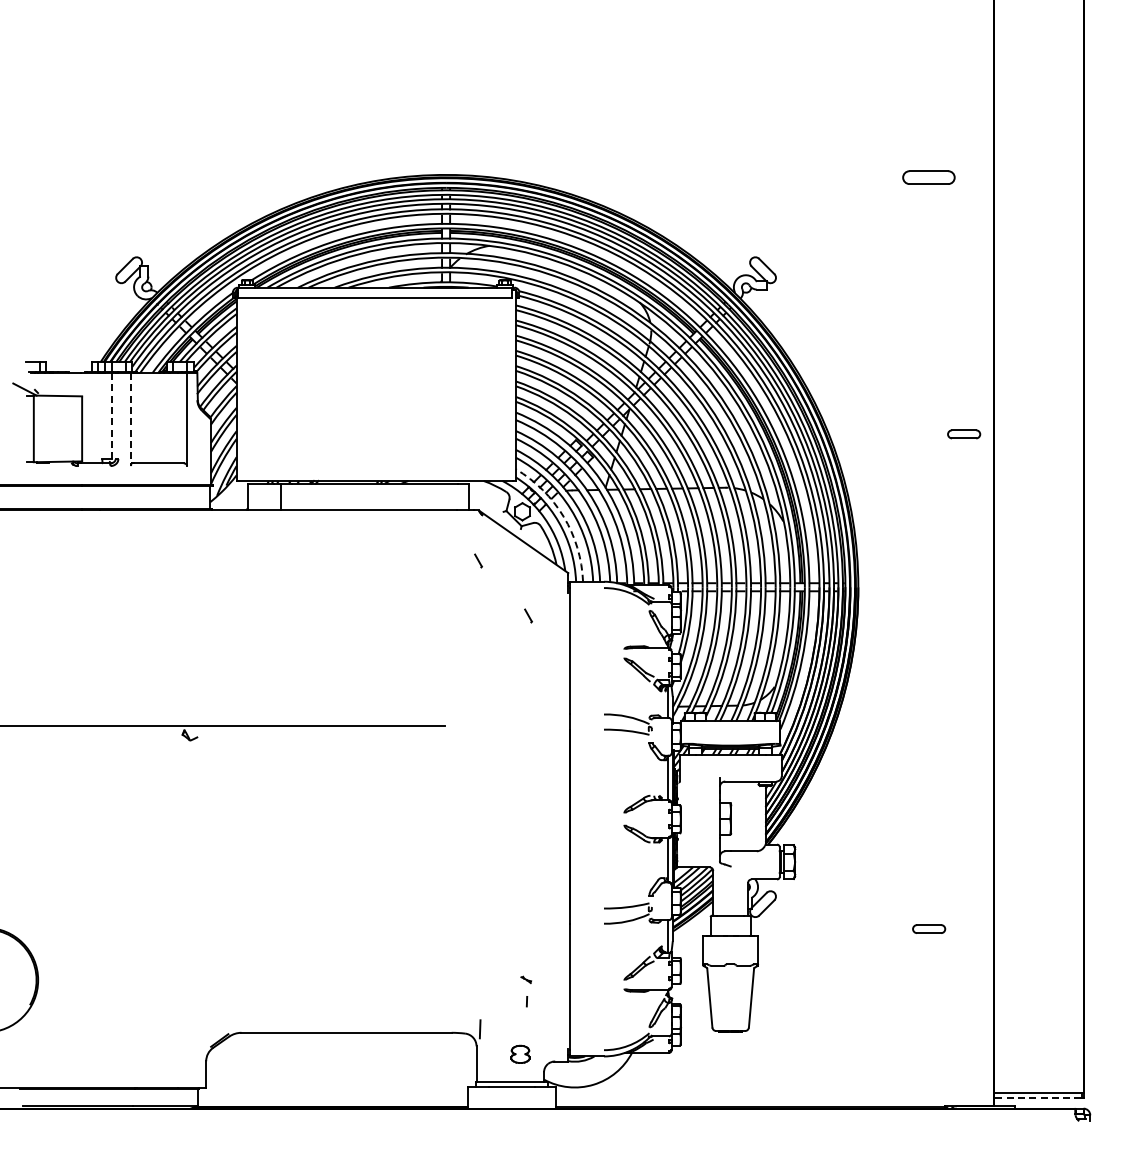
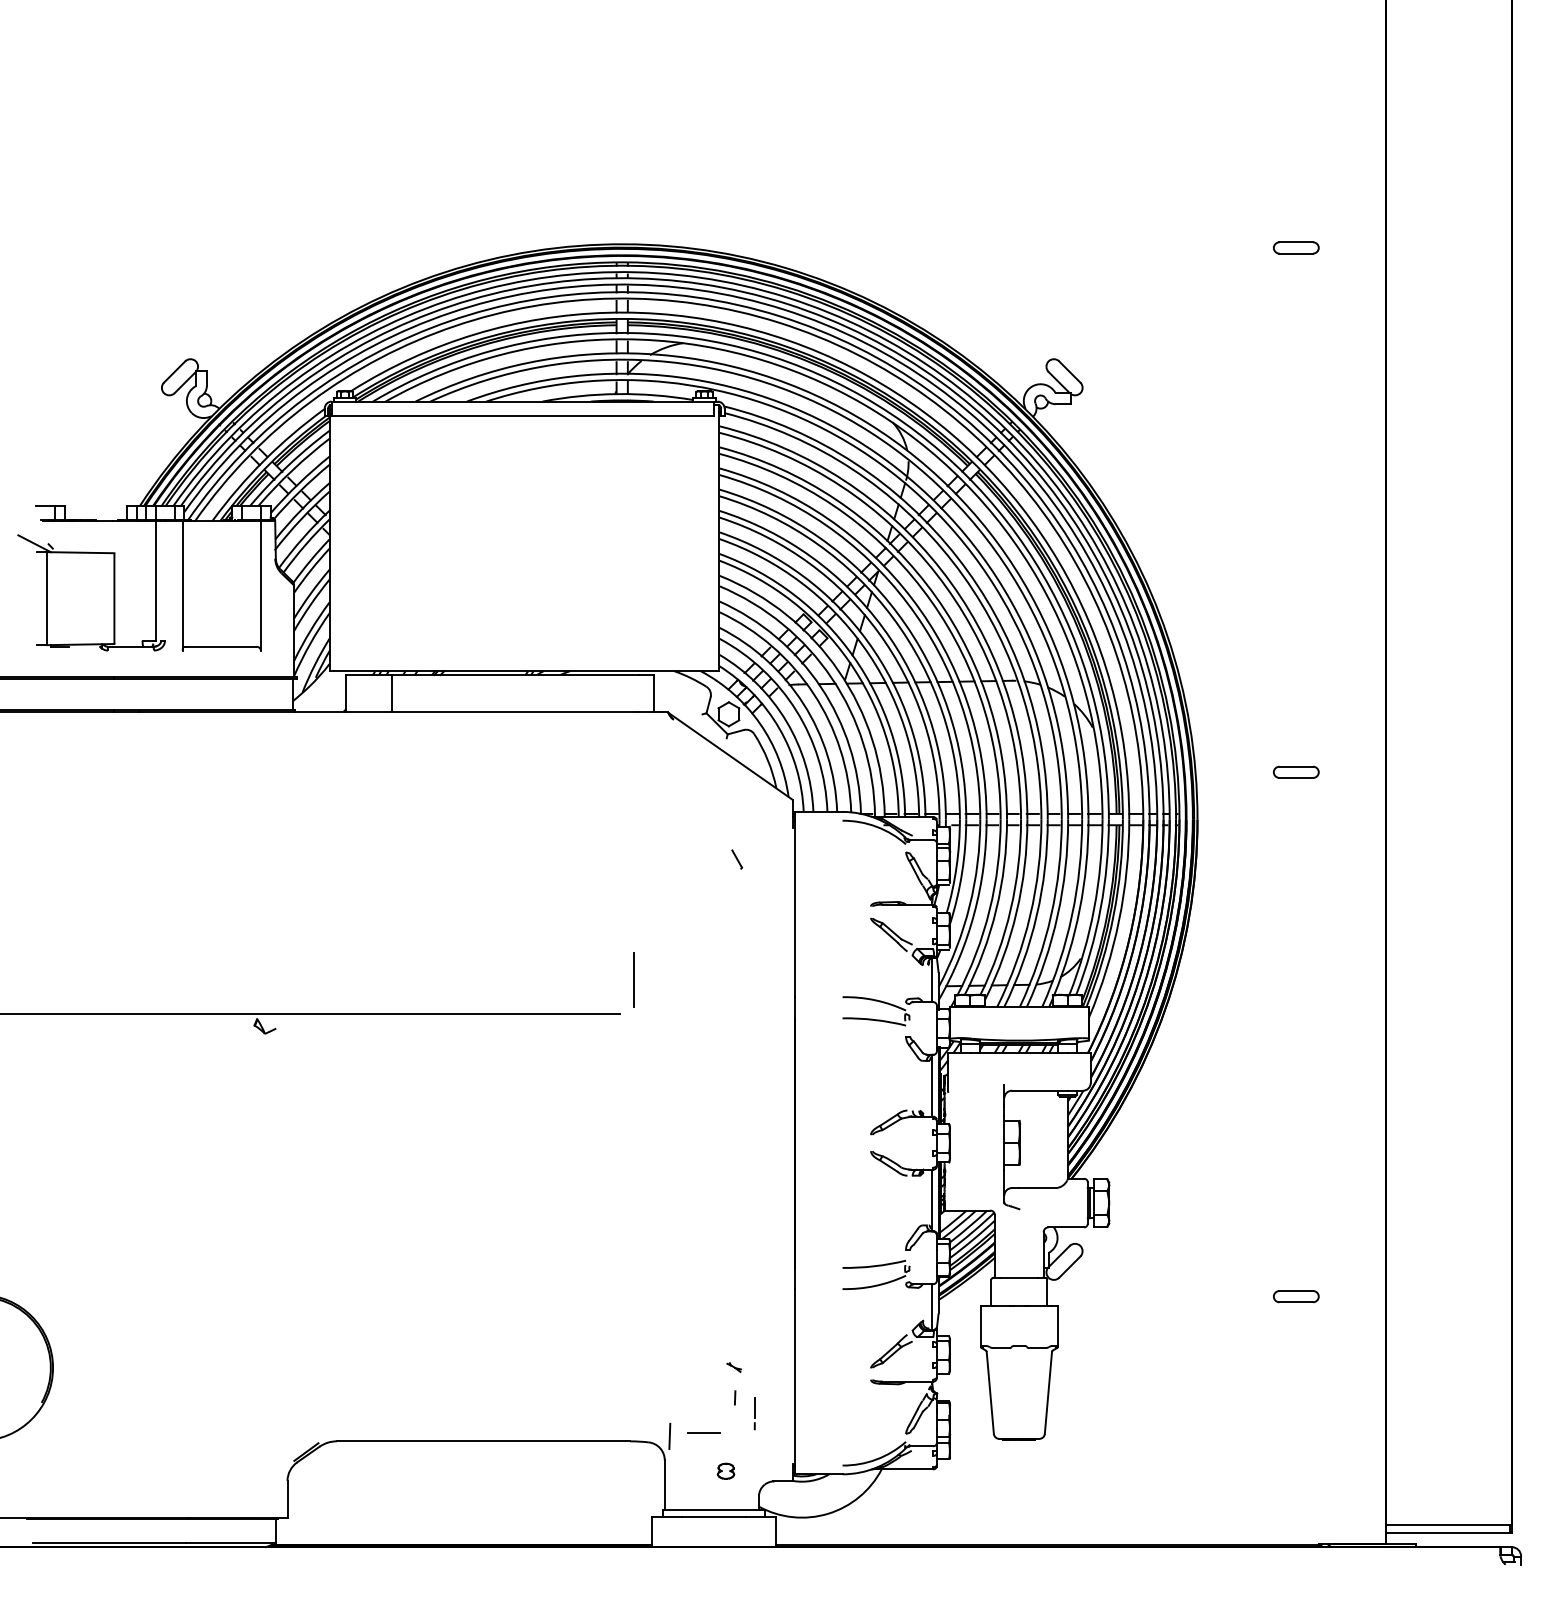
part: (929, 177) -> (1296, 247), size x0.62
line: (112, 416) -> (156, 581), dashed -> solid
line: (131, 419) -> (183, 585), dashed -> solid
part: (964, 434) -> (1296, 772), moved
arc: (563, 516) -> (786, 720), dashed -> solid
line: (478, 560) -> (667, 782), removed
line: (454, 701) -> (633, 979), added
line: (540, 1012) -> (753, 1412), added
line: (504, 1026) -> (703, 1432), added
part: (520, 1053) -> (726, 1470), size x0.62
line: (1037, 1098) -> (1447, 1533), dashed -> solid

